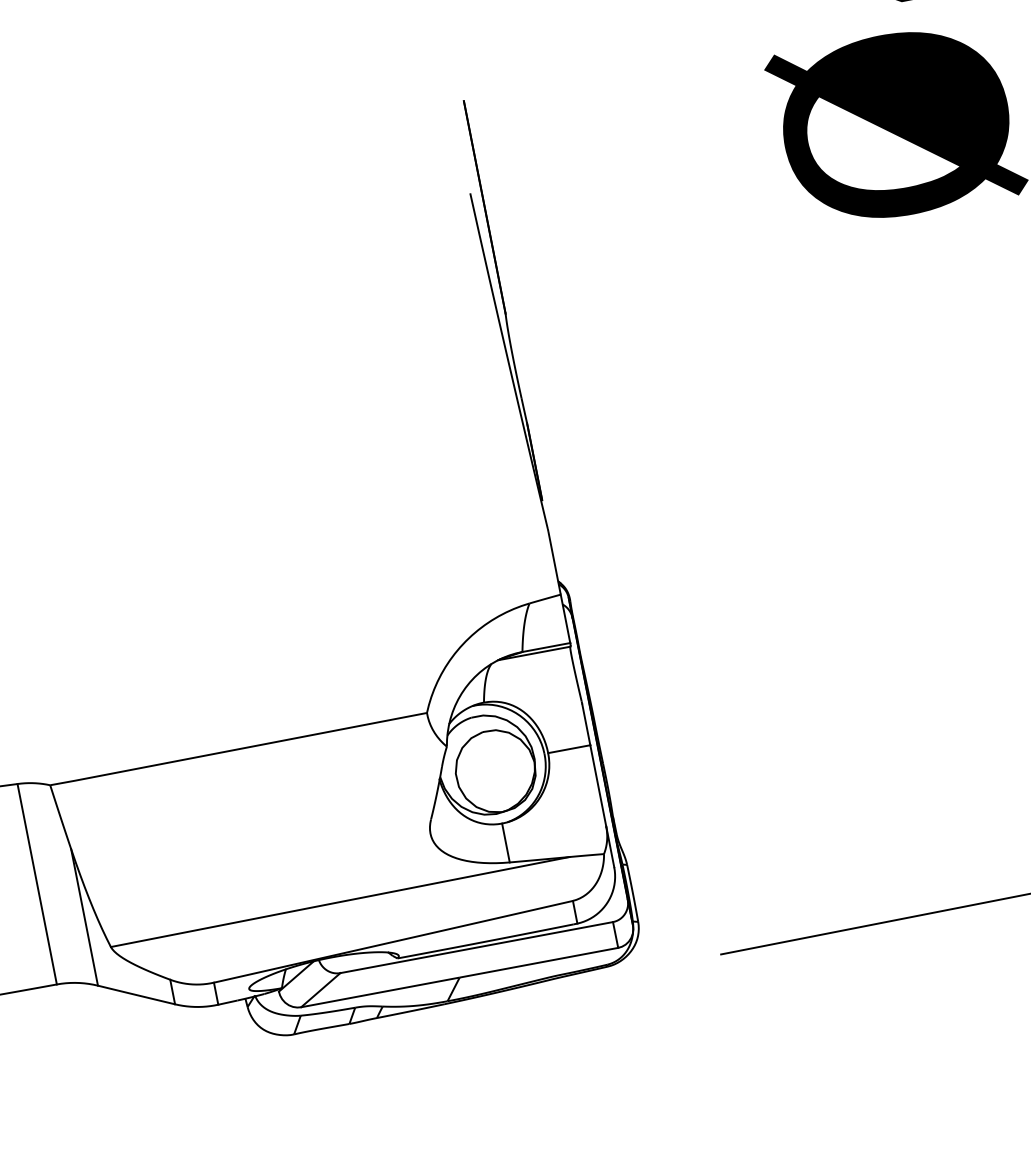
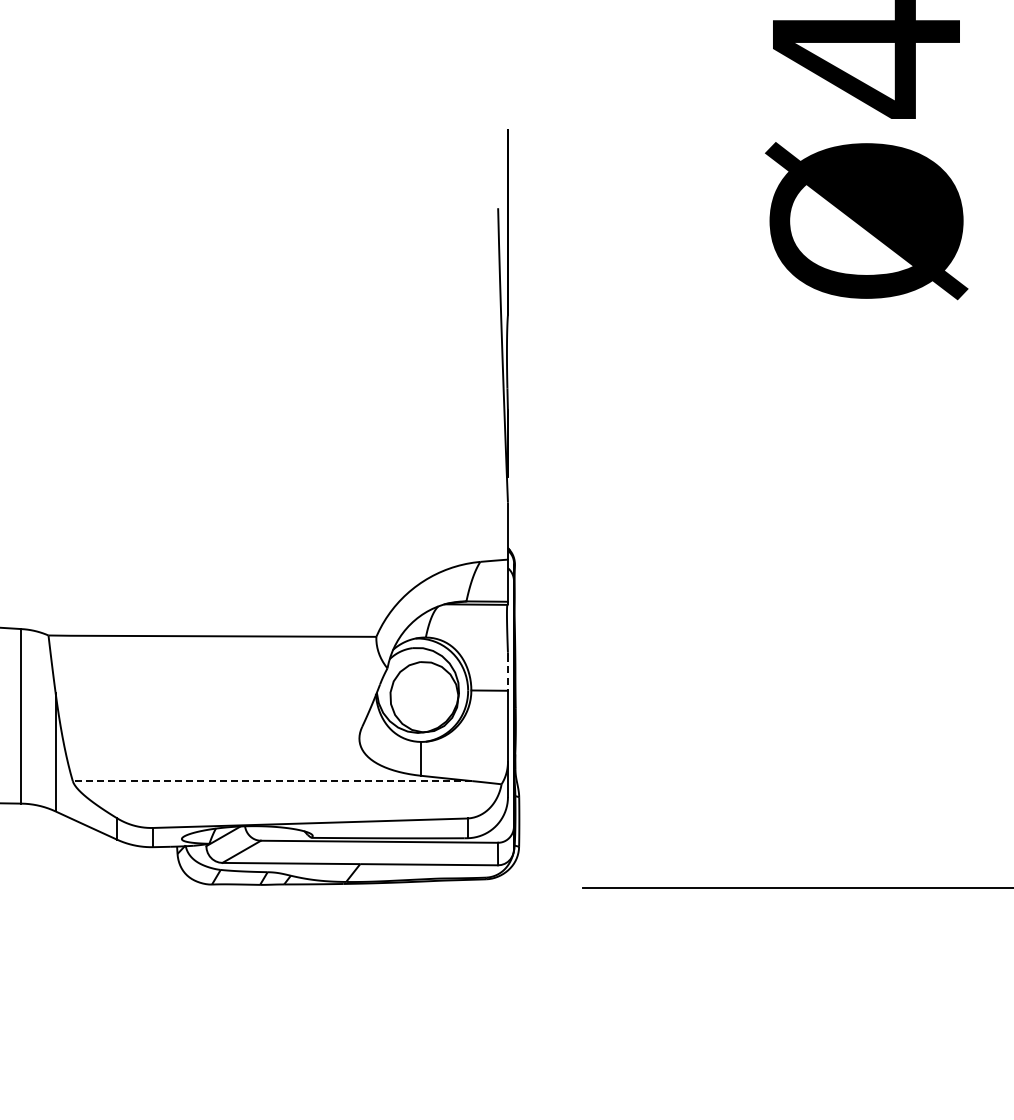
line: (586, 725) -> (508, 673), solid -> dashed
line: (340, 902) -> (272, 781), solid -> dashed

